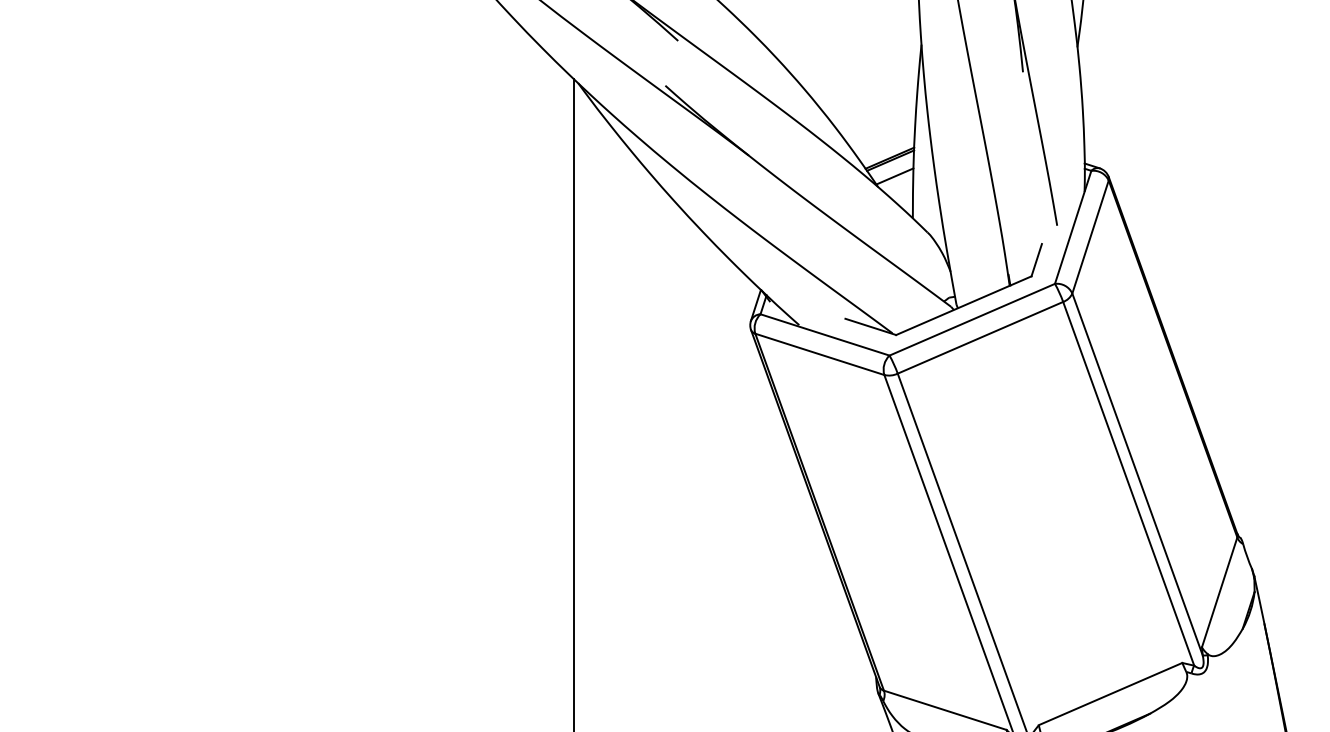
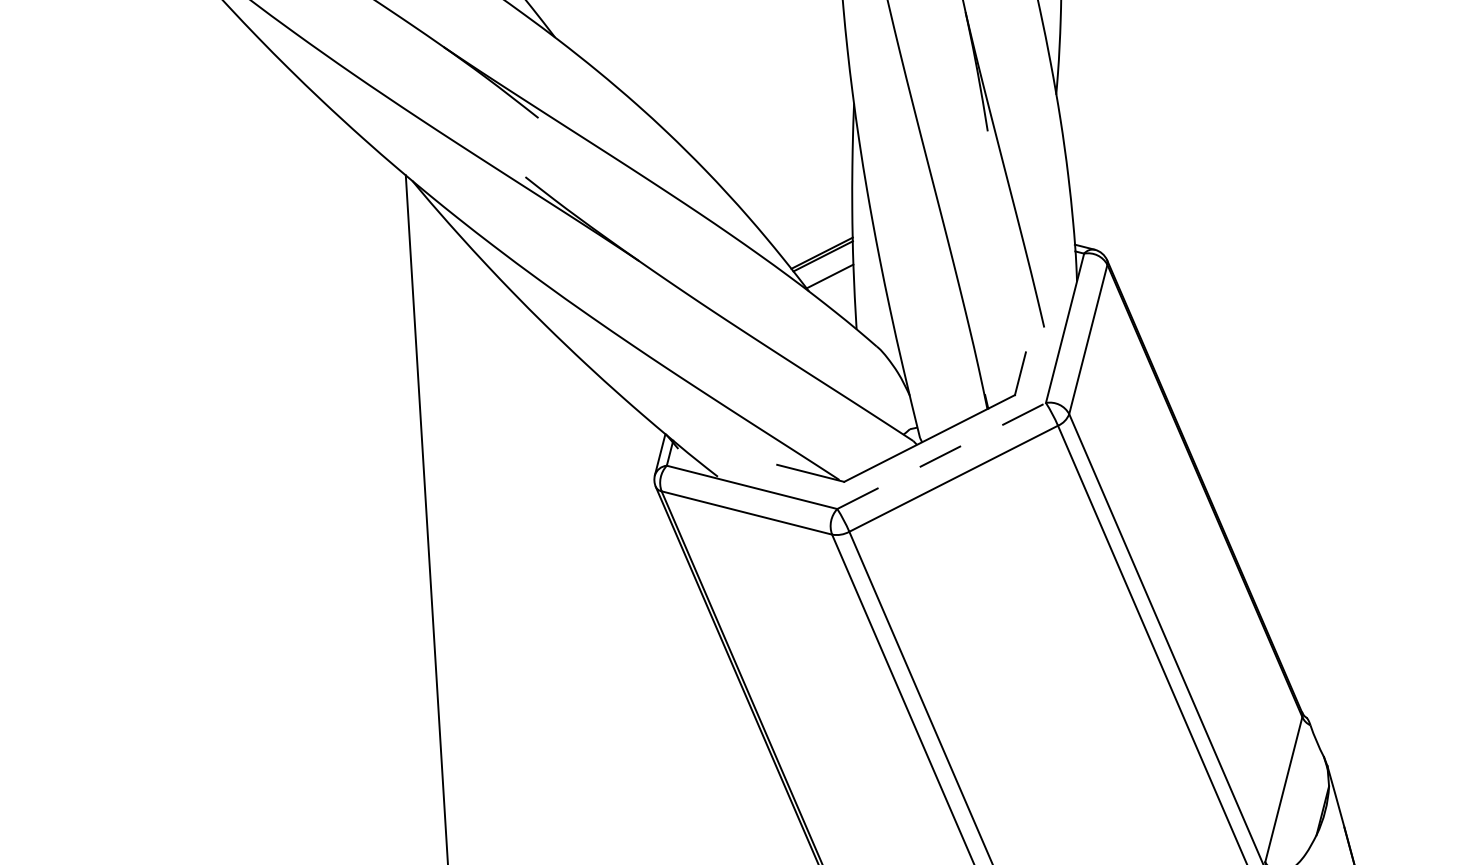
line: (972, 319) -> (941, 455), solid -> dashed

